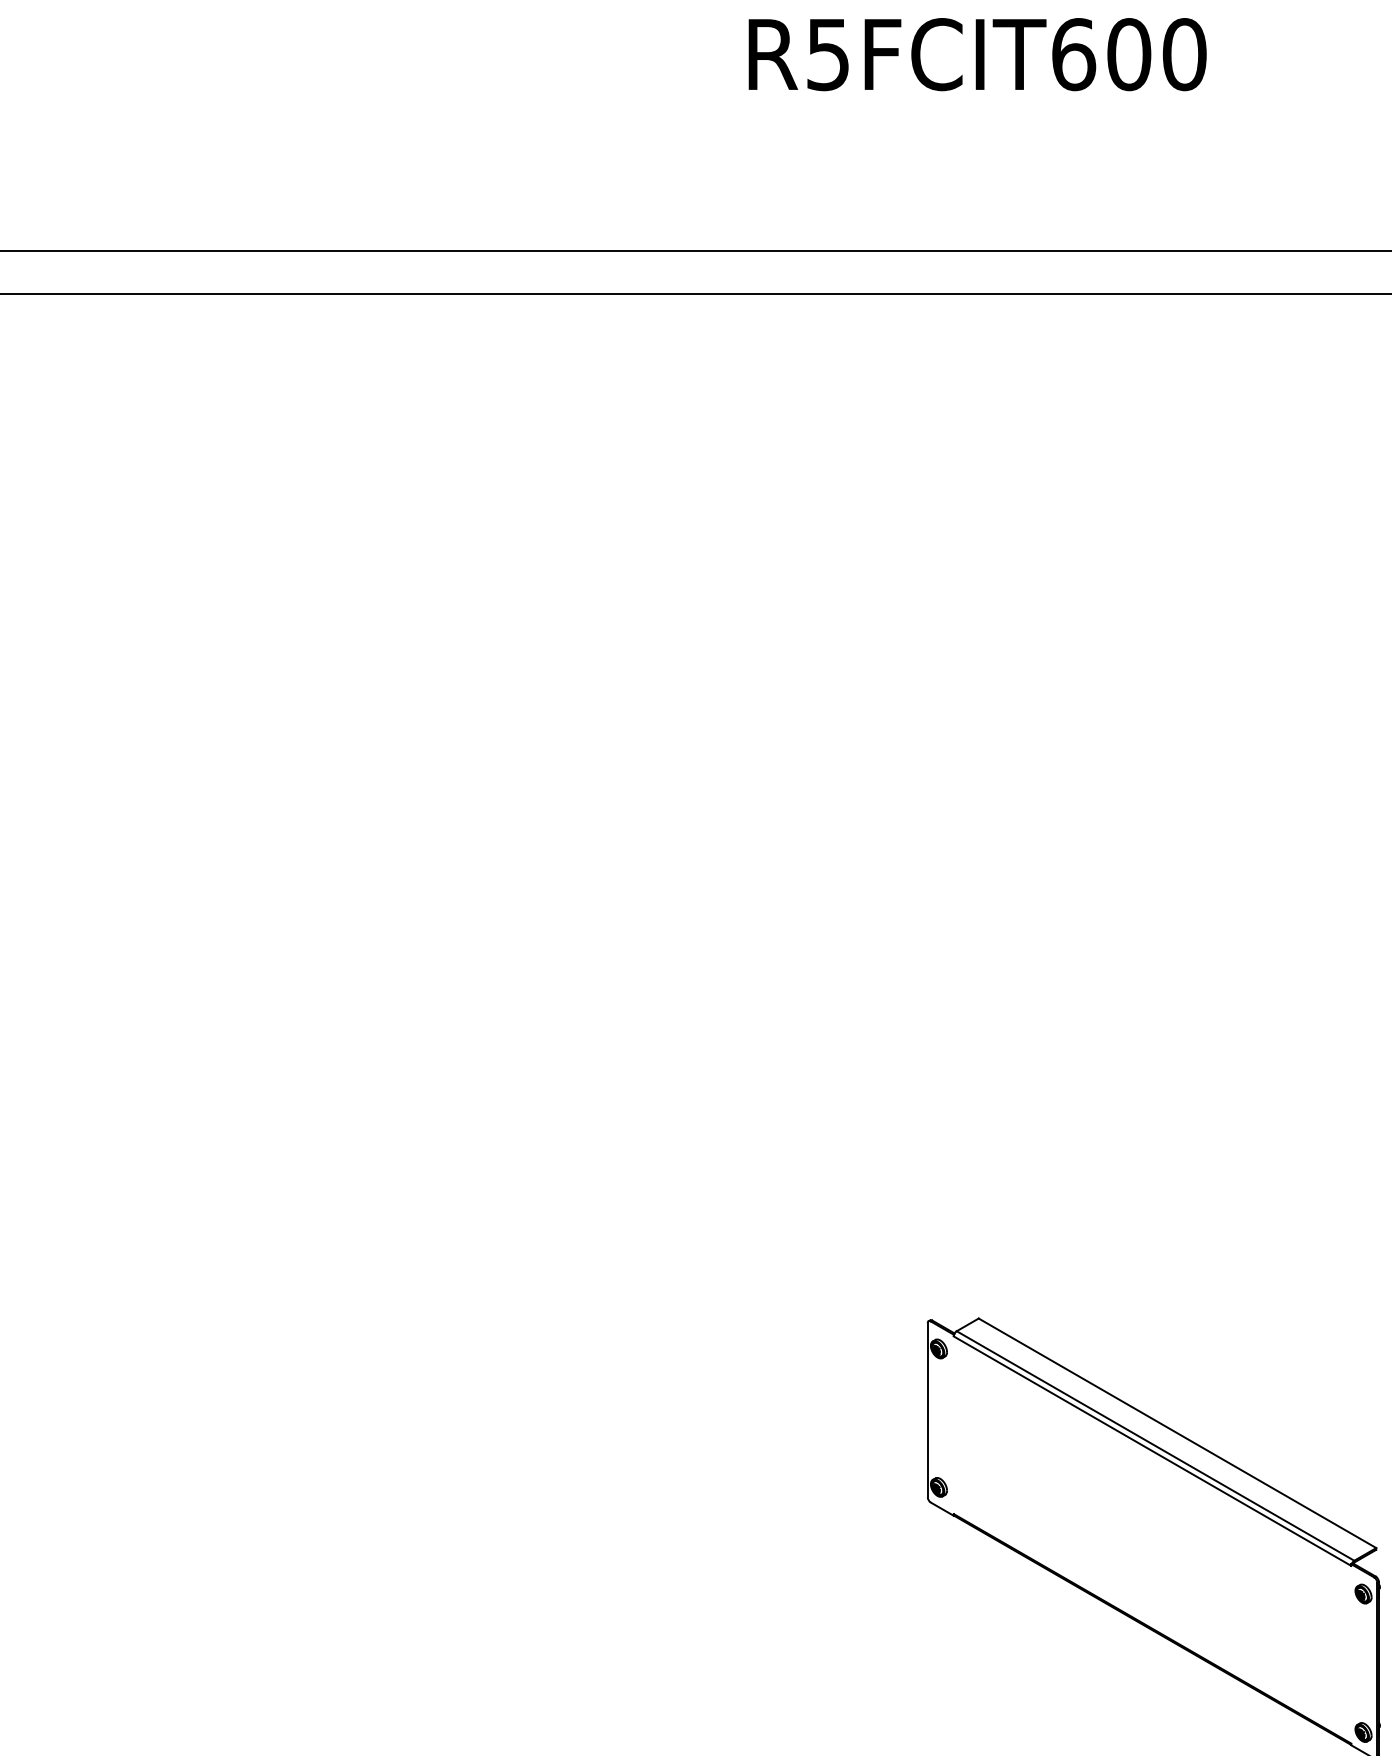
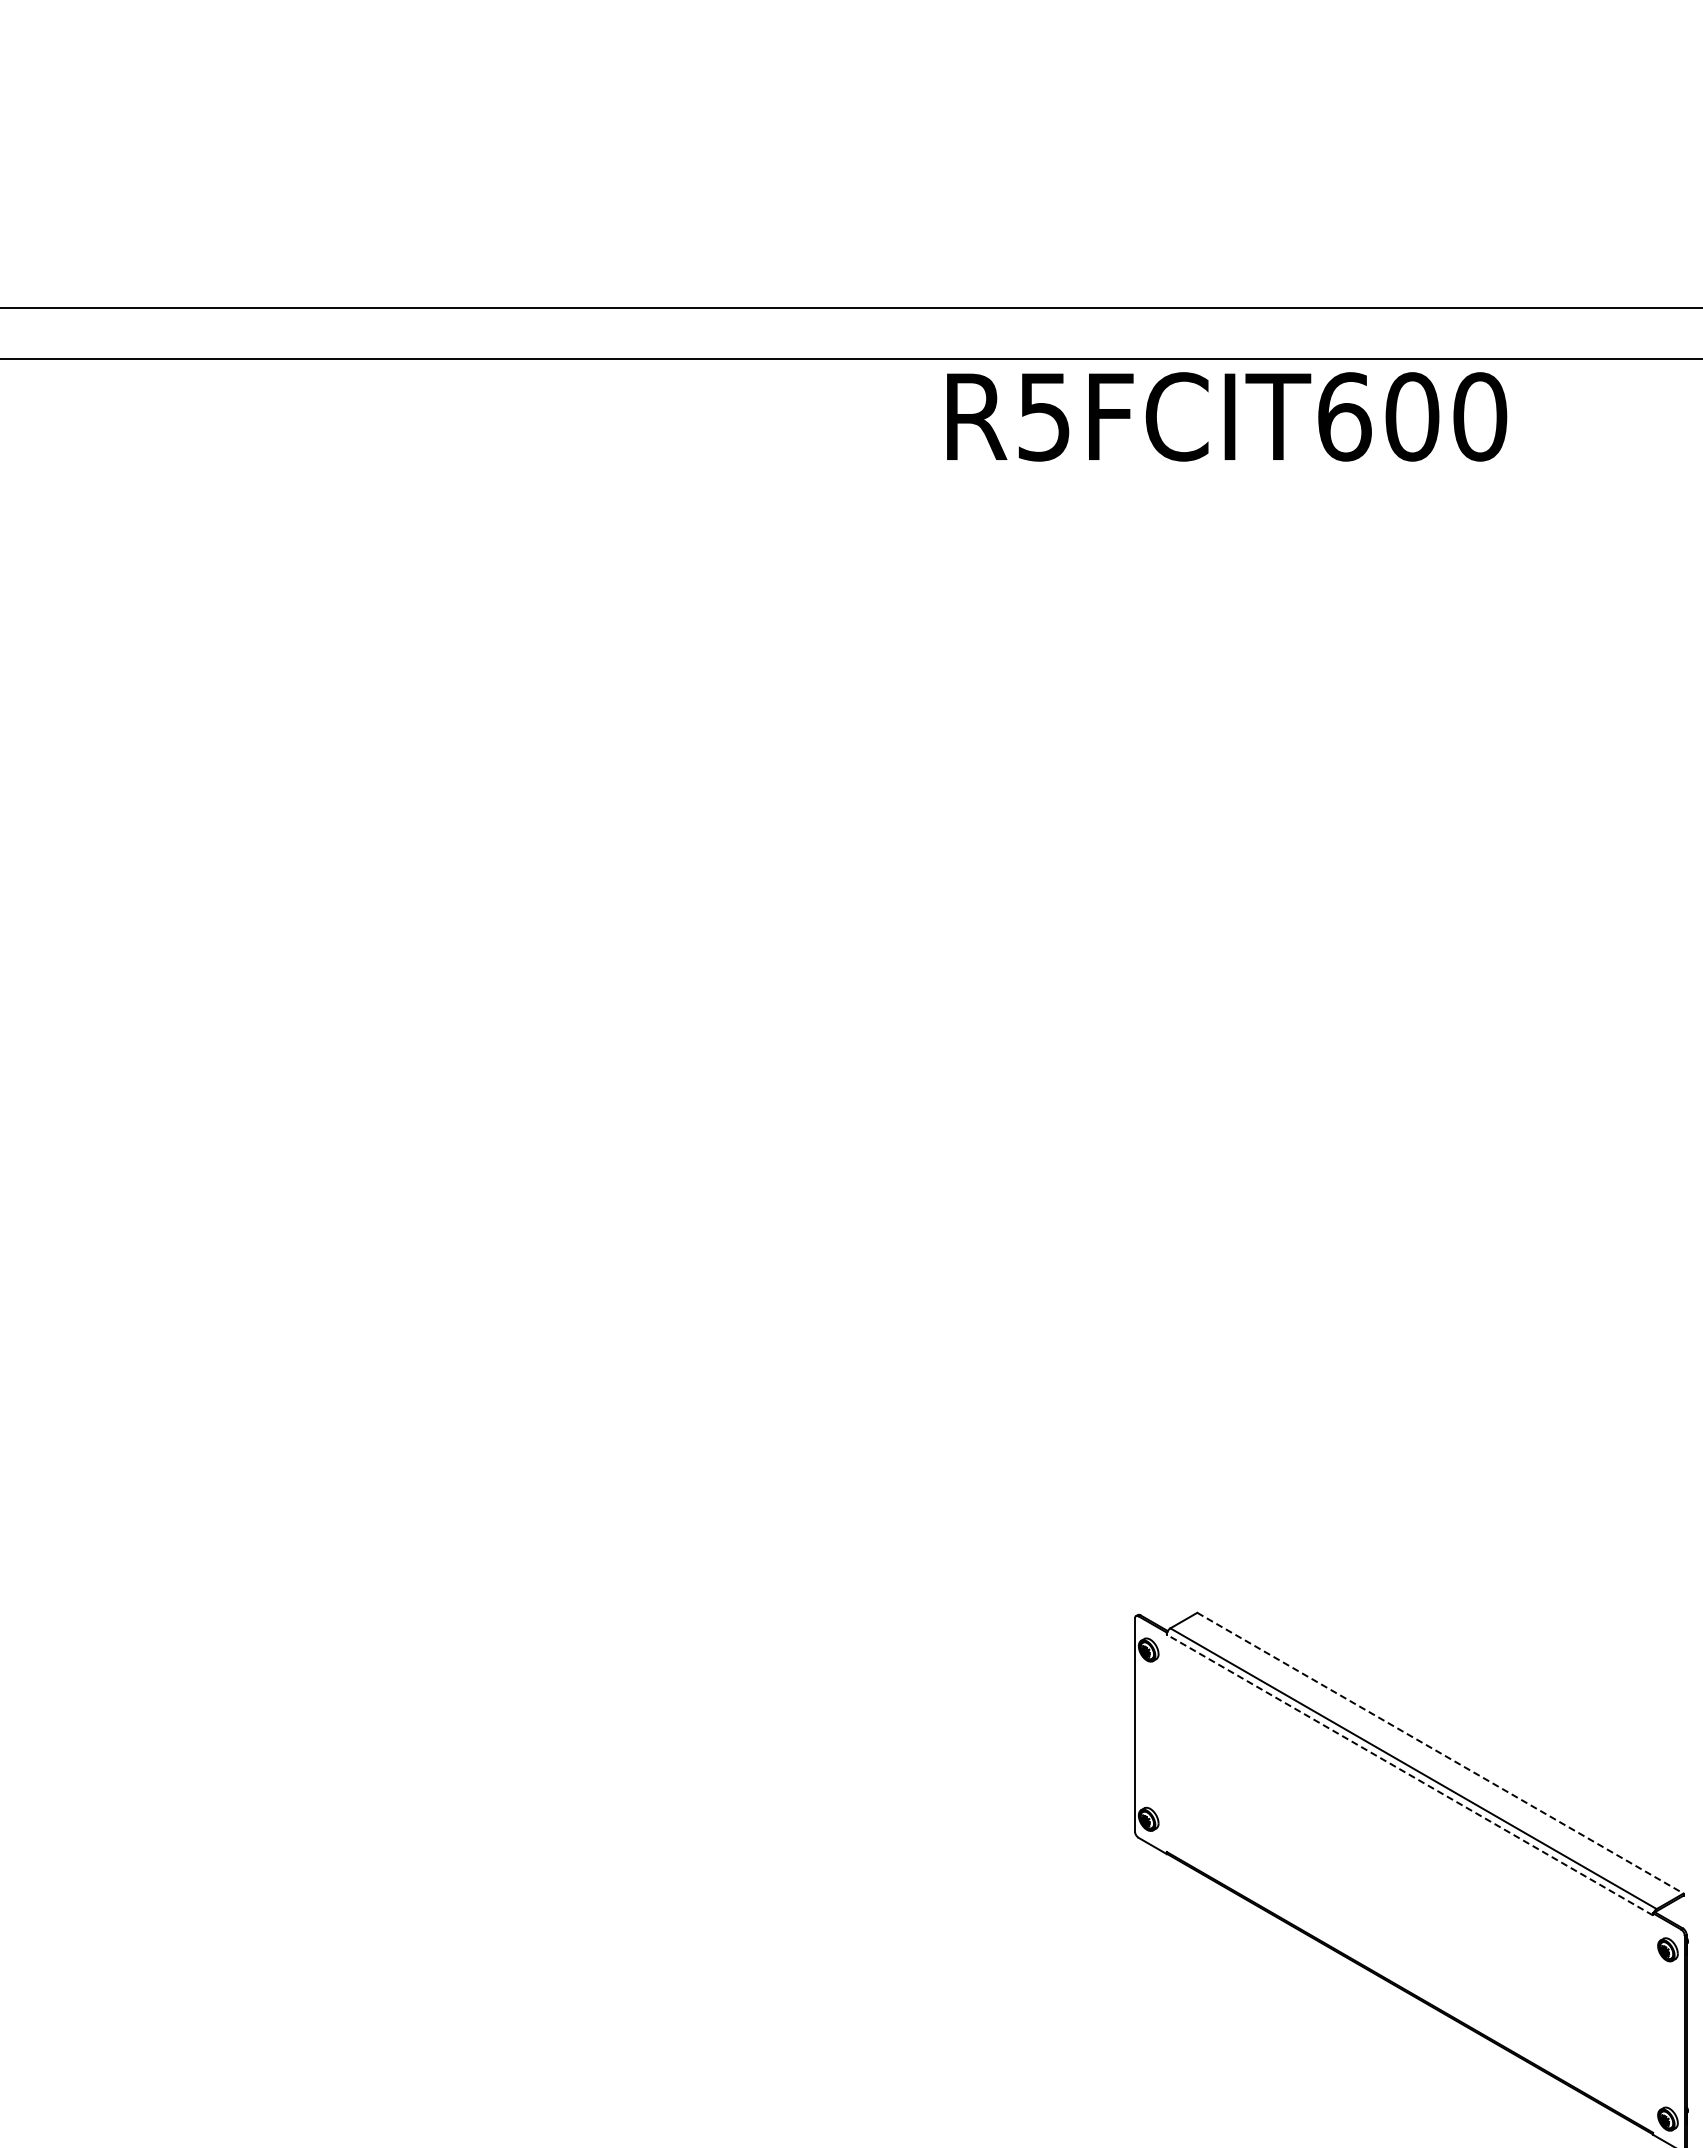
text: (978, 54) -> (1227, 416), moved
line: (1177, 1433) -> (1440, 1753), solid -> dashed
line: (1152, 1451) -> (1409, 1775), solid -> dashed

